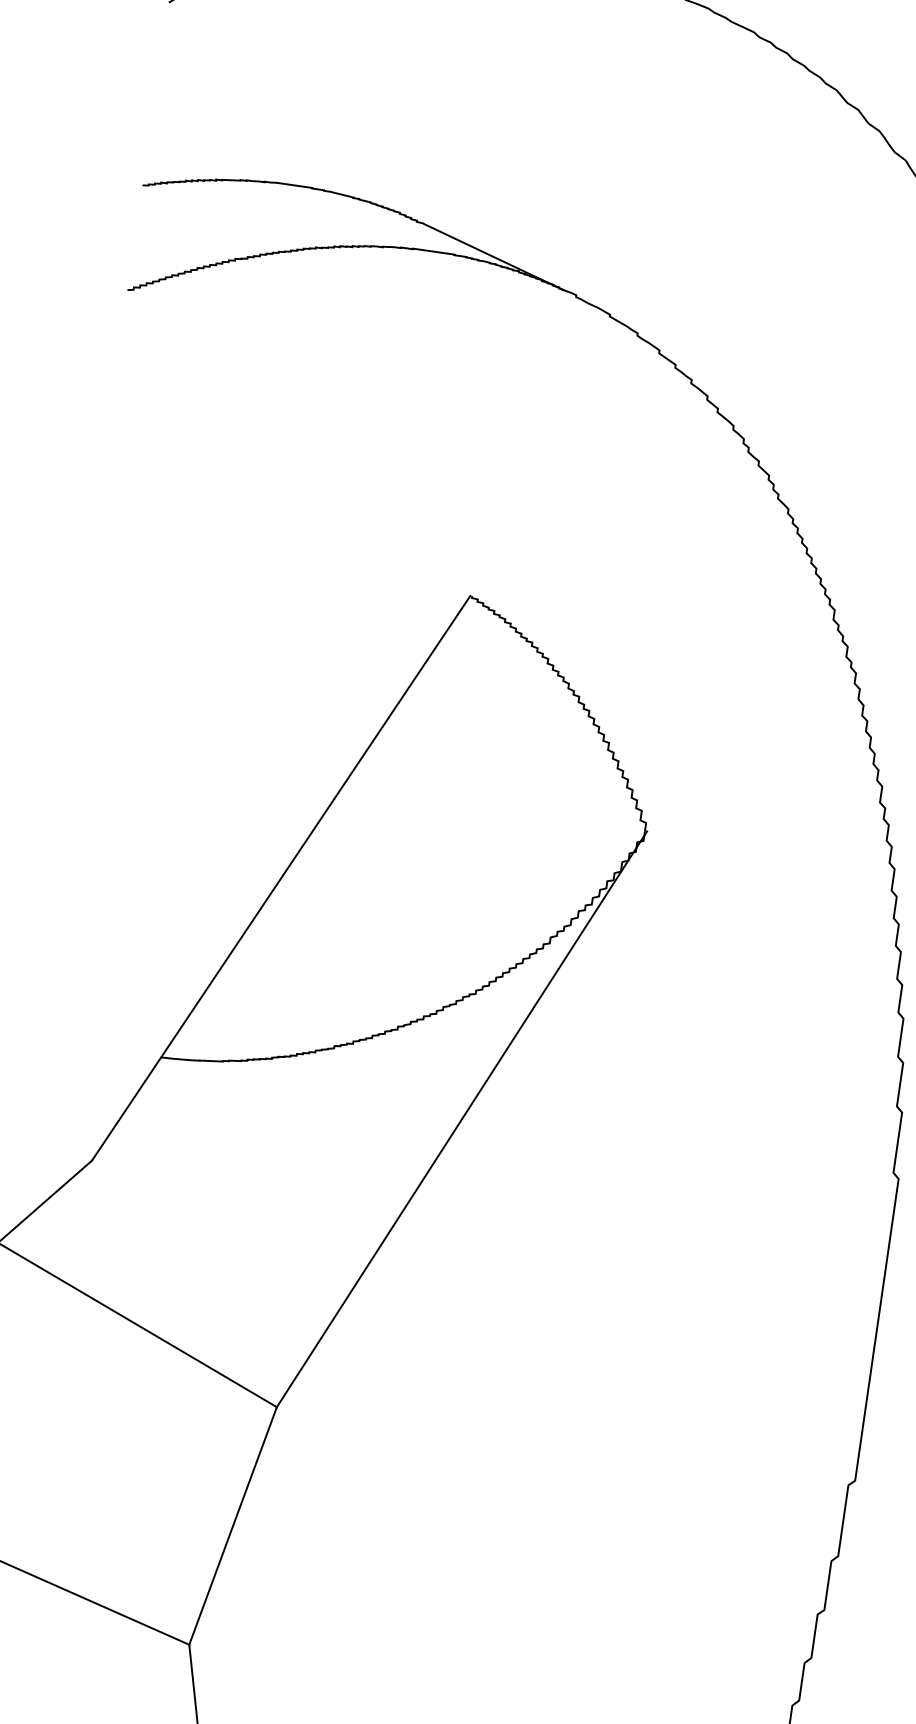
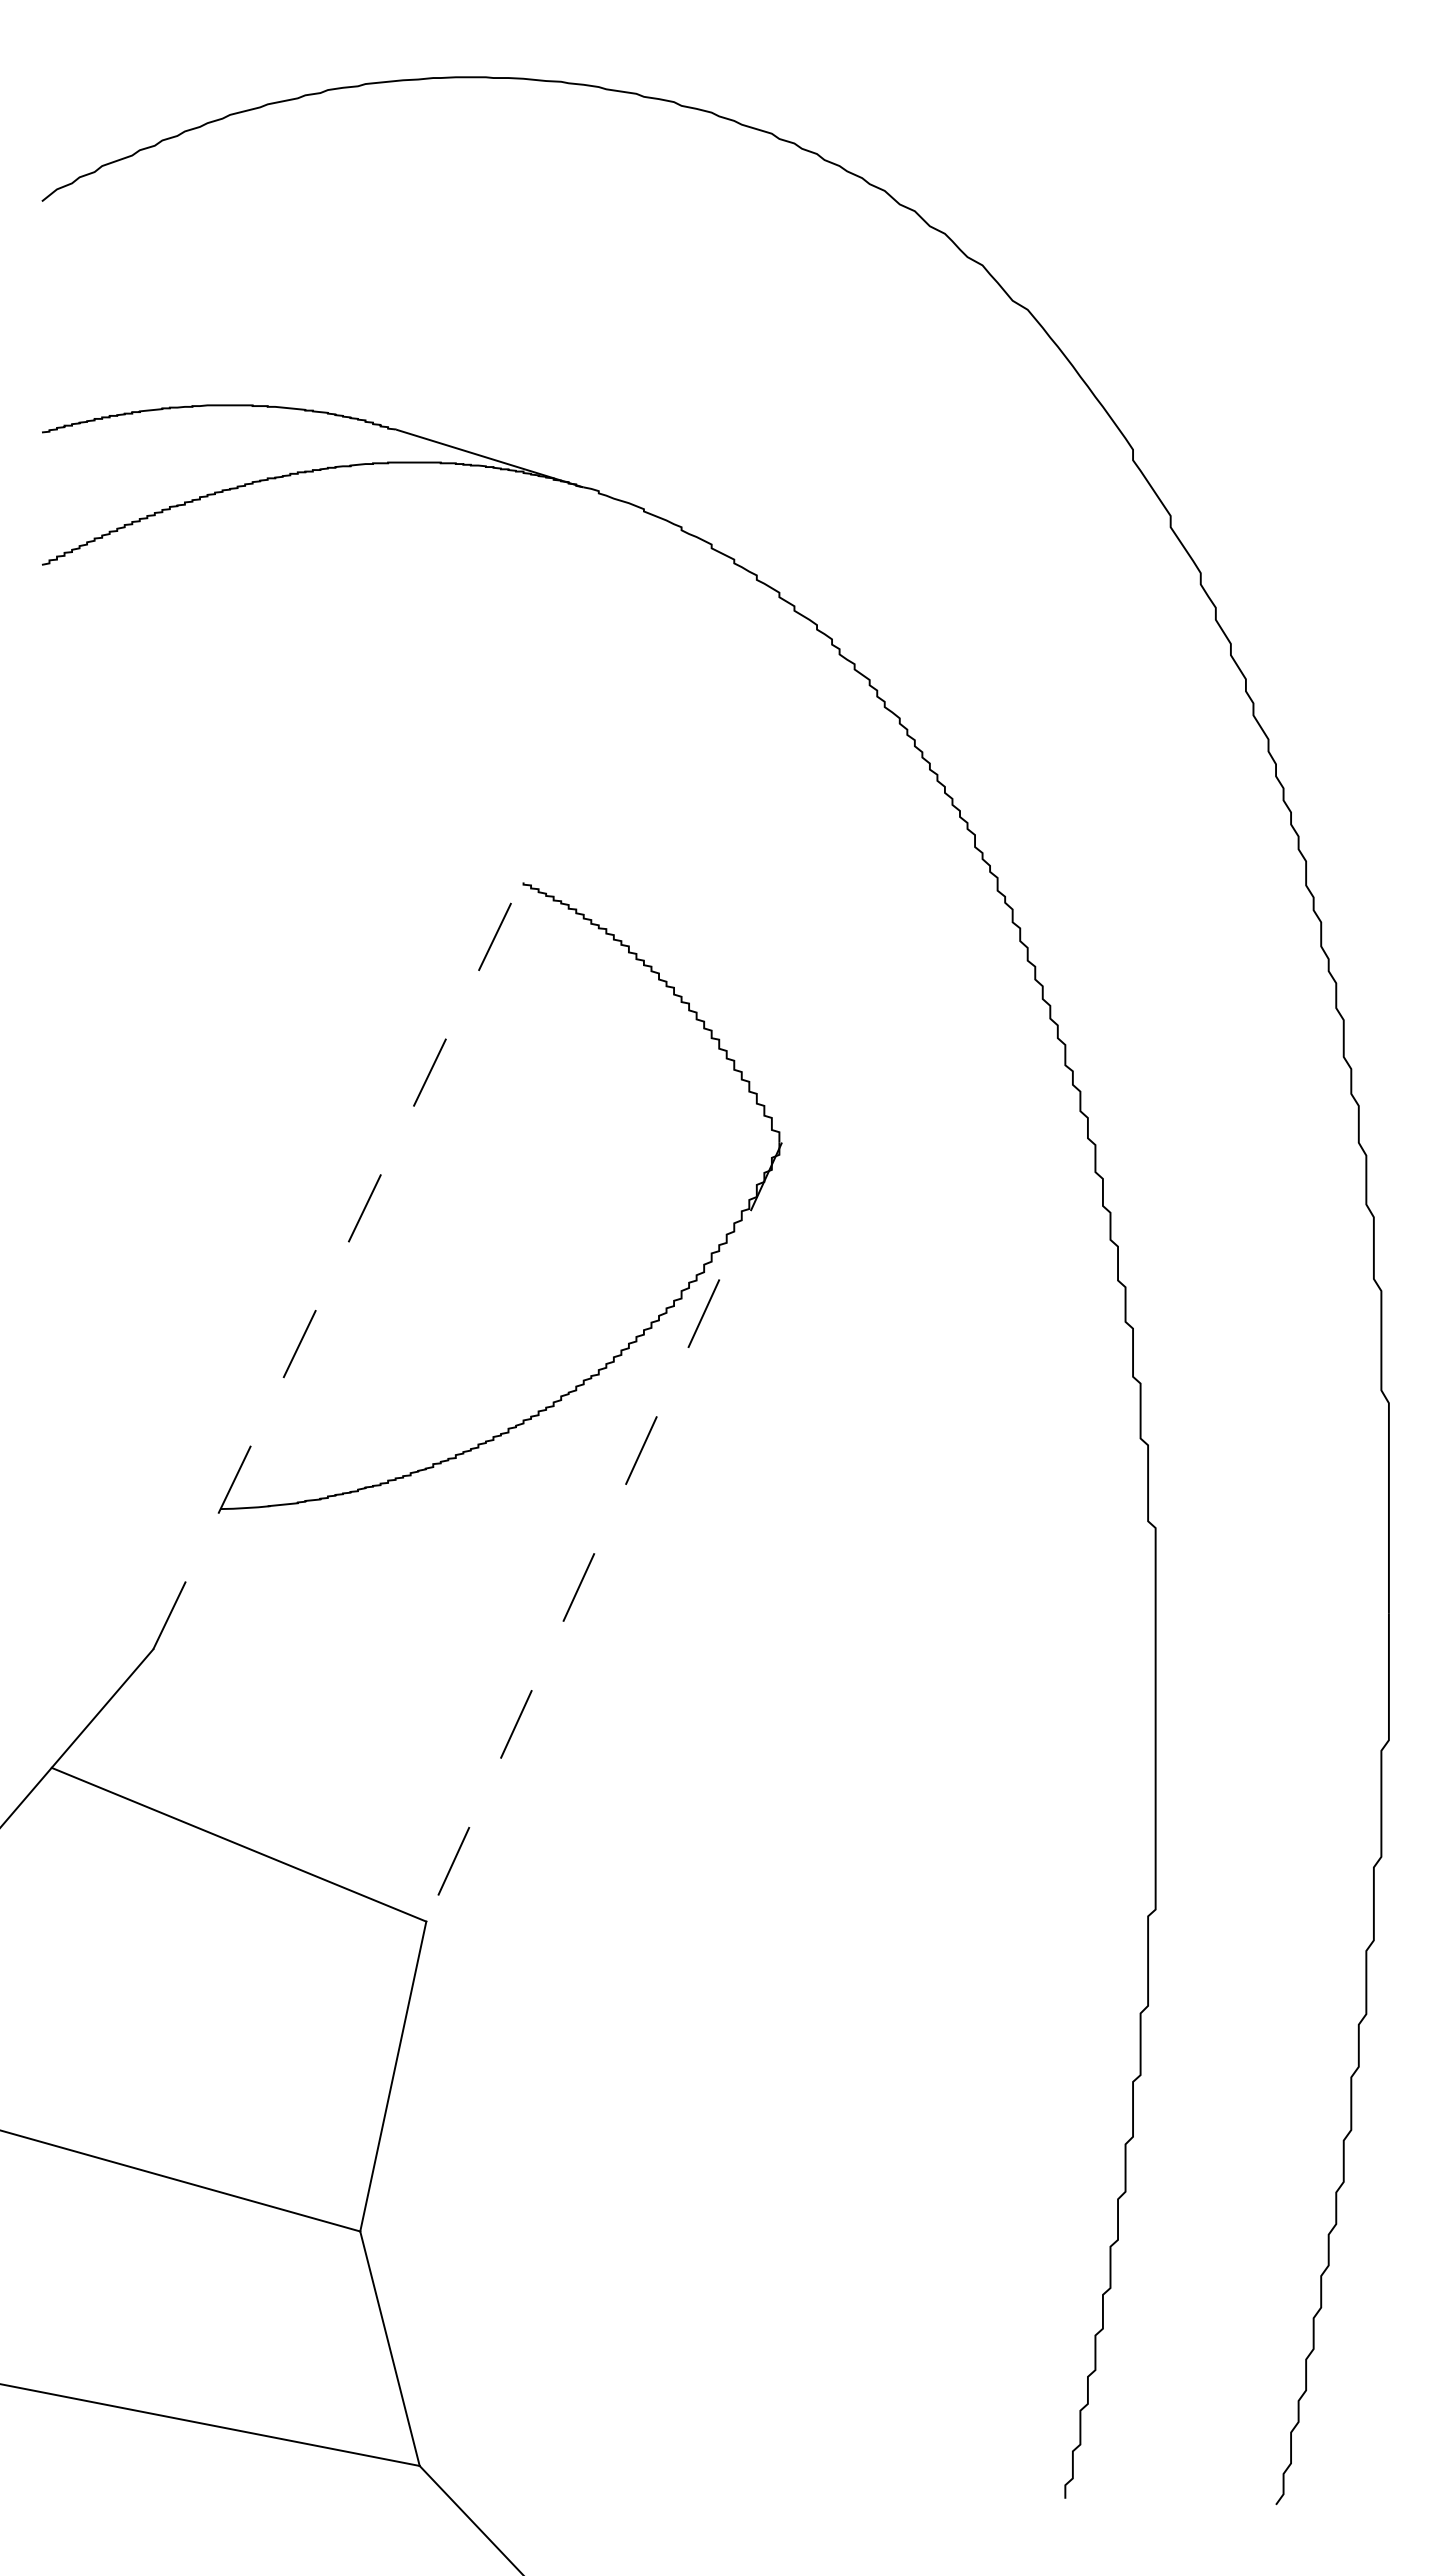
line: (281, 878) -> (337, 1265), solid -> dashed
line: (461, 1119) -> (603, 1532), solid -> dashed

